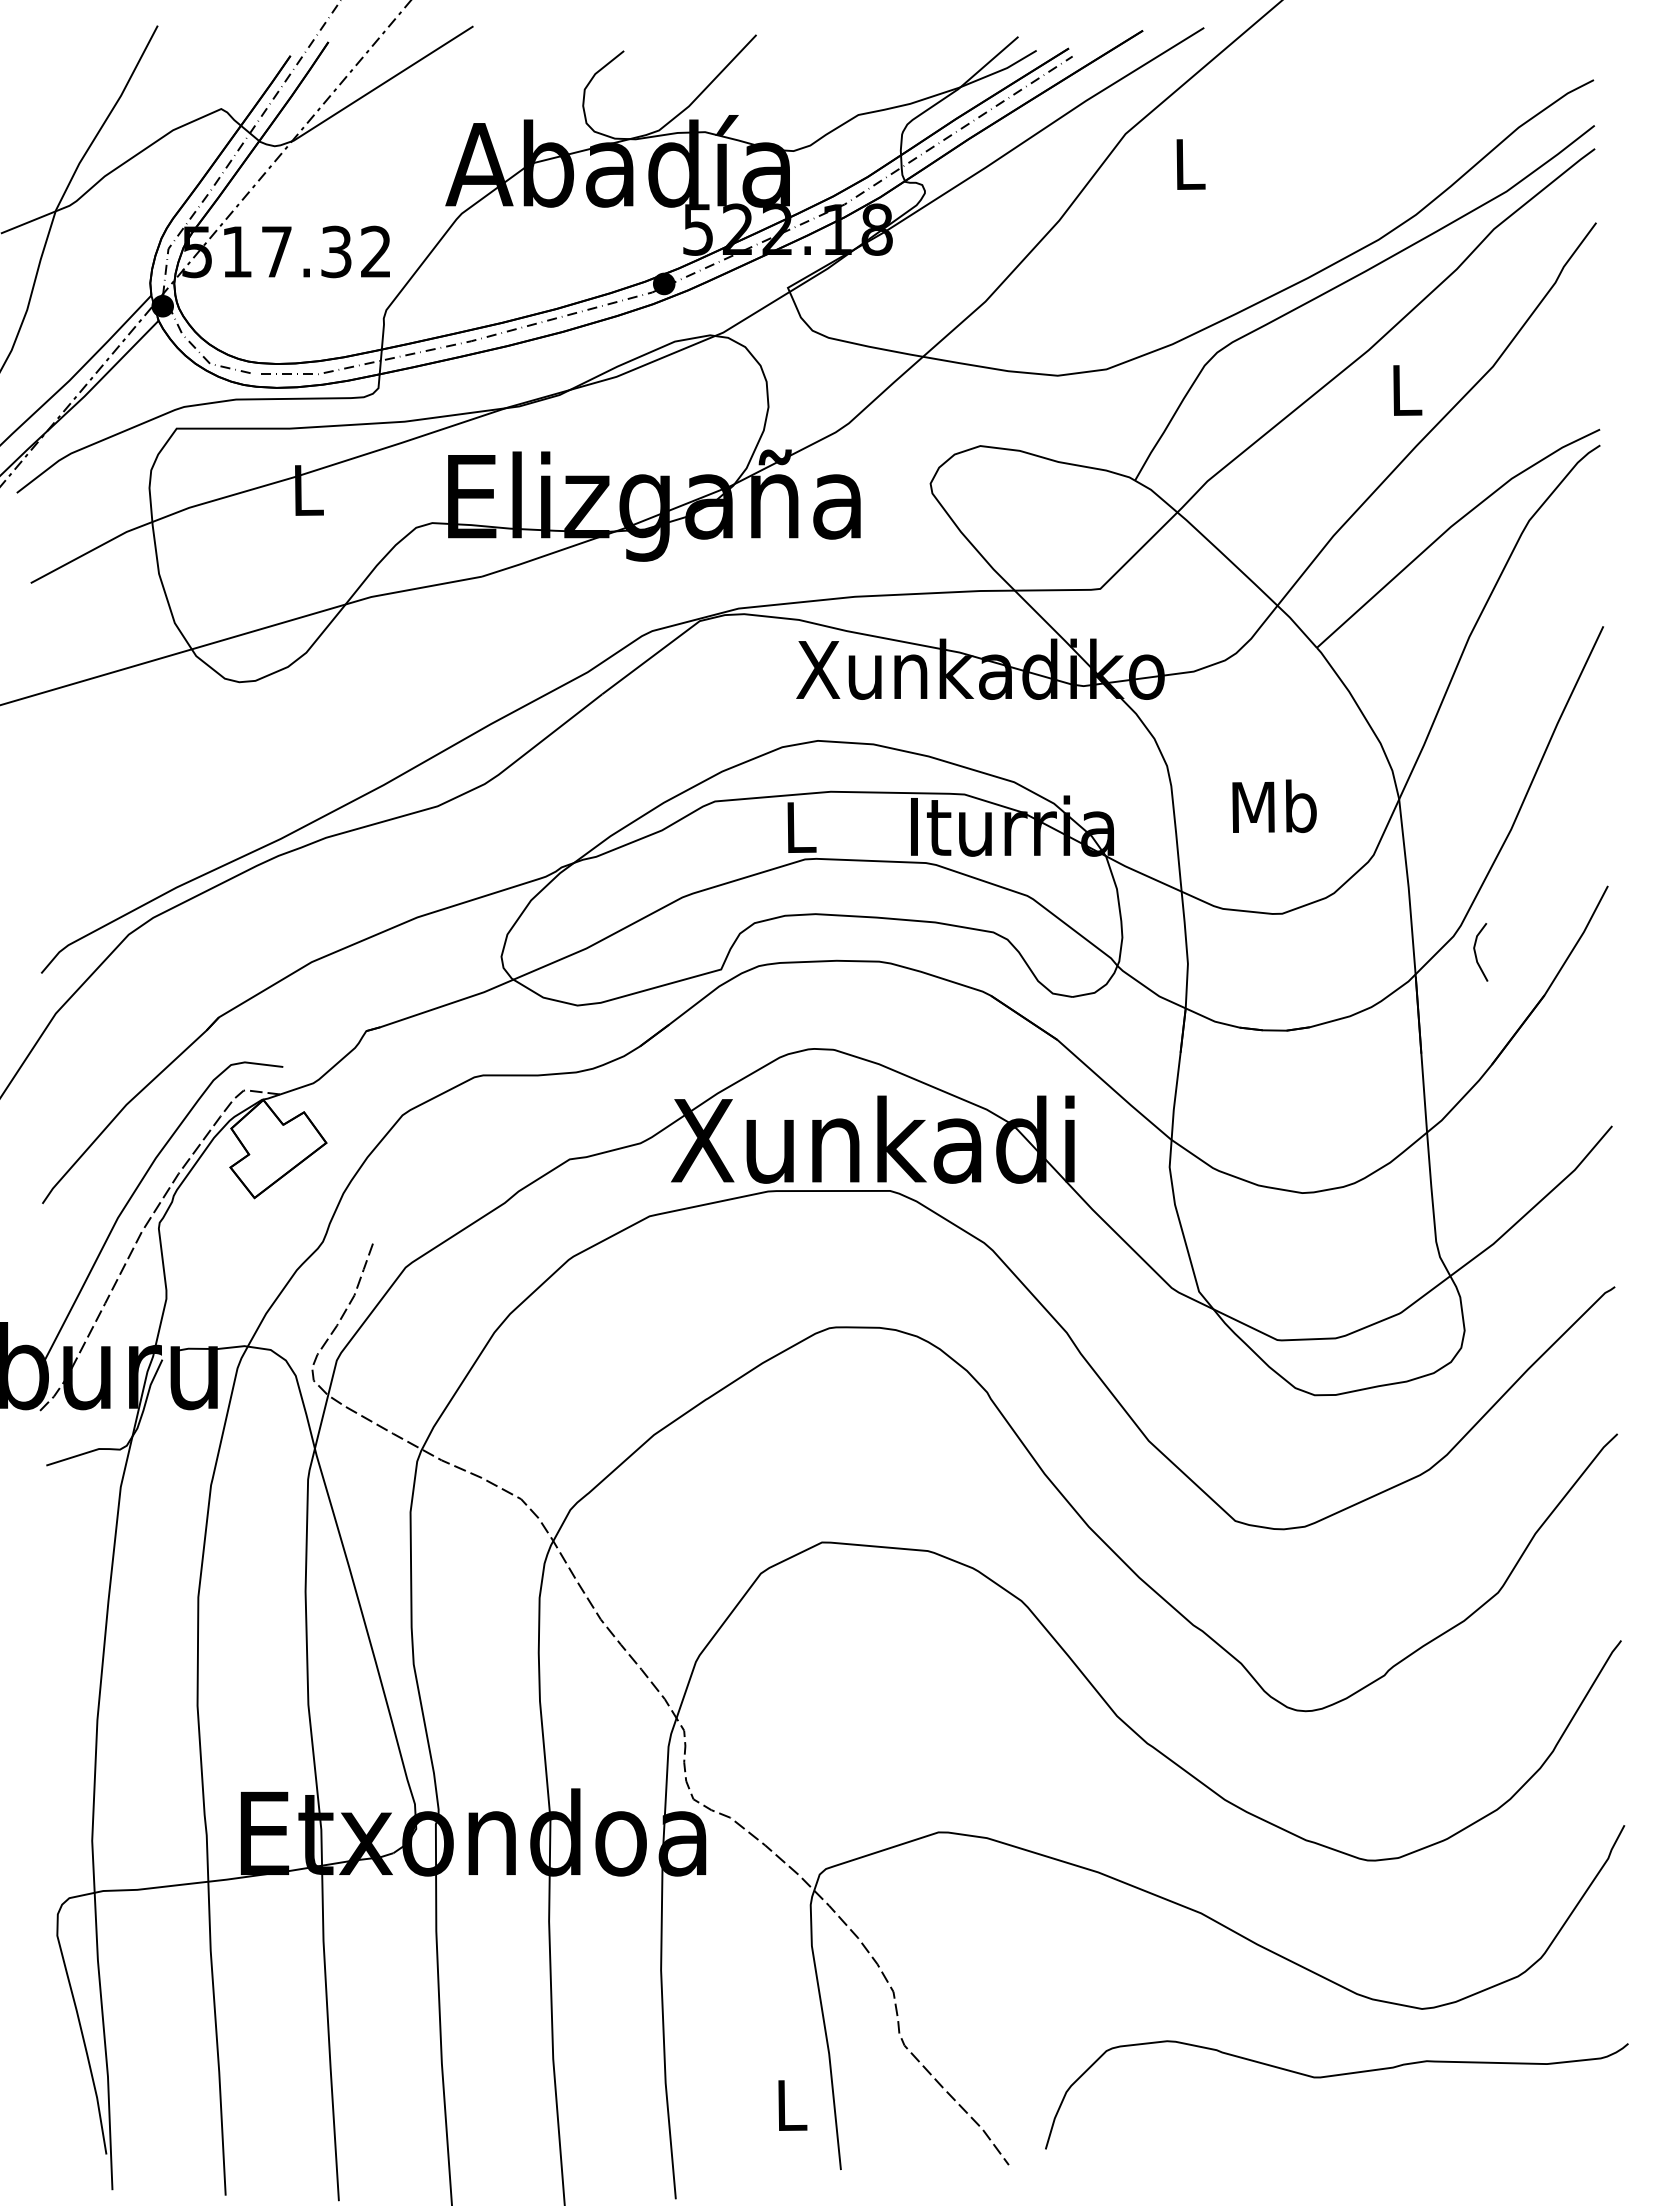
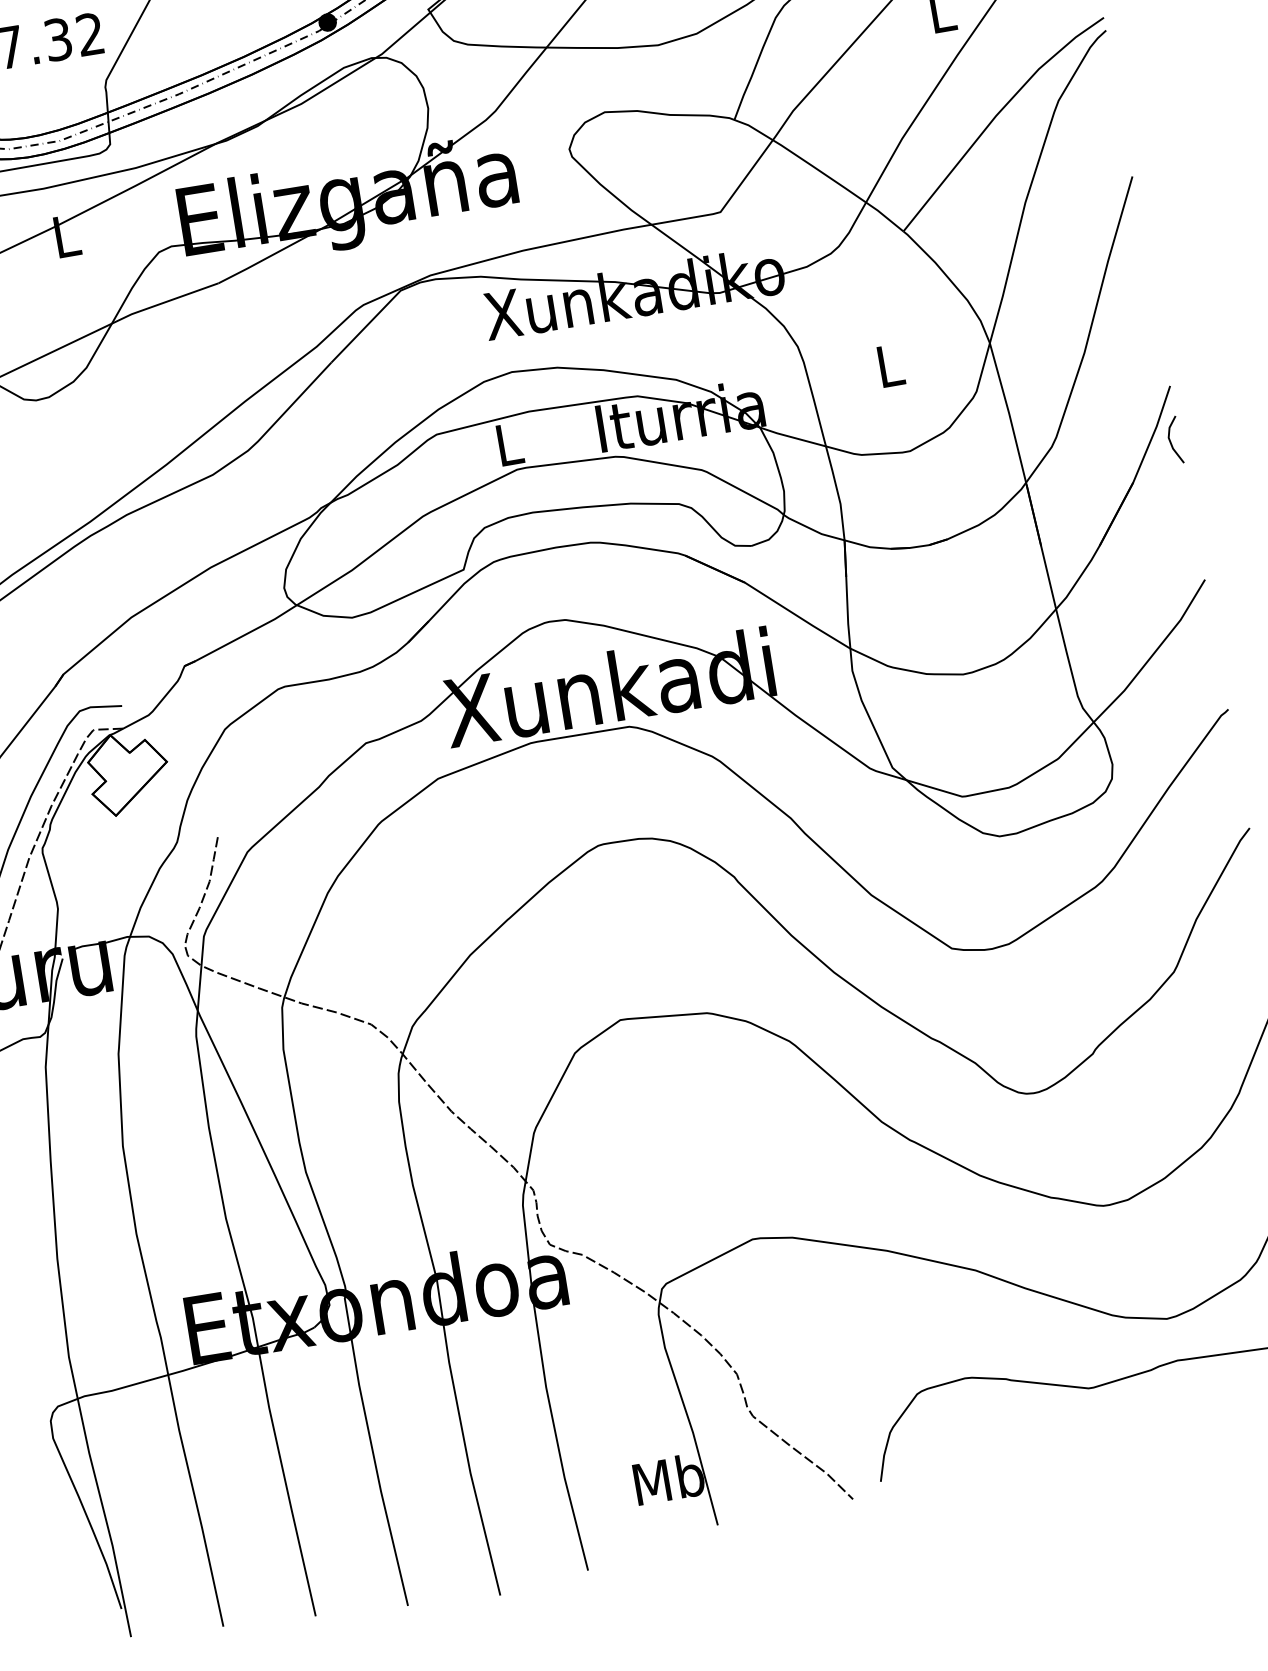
text: (1274, 806) -> (889, 365), Mb -> L
line: (1476, 953) -> (1171, 441), moved
text: (791, 2104) -> (669, 1478), L -> Mb

